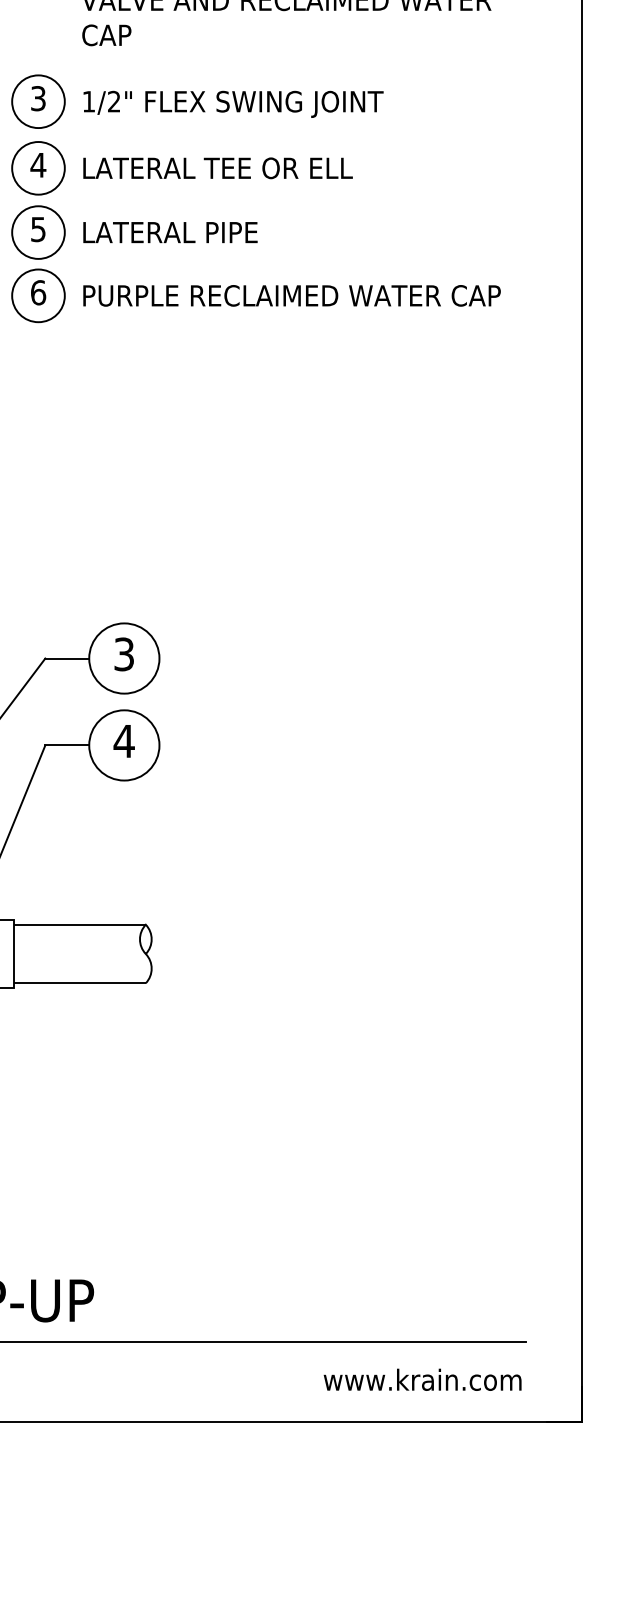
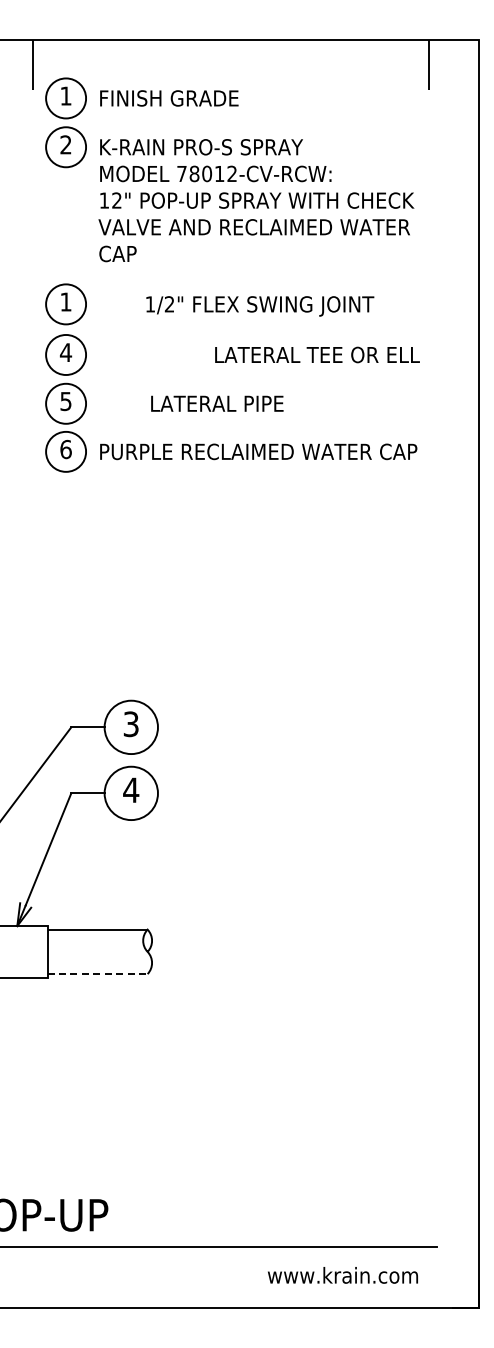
text: (37, 97) -> (65, 301), 3 -> 1
text: (233, 104) -> (260, 306), moved
text: (218, 167) -> (317, 354), moved
text: (170, 232) -> (217, 403), moved
line: (81, 983) -> (98, 974), solid -> dashed
text: (422, 1380) -> (342, 1275), moved

